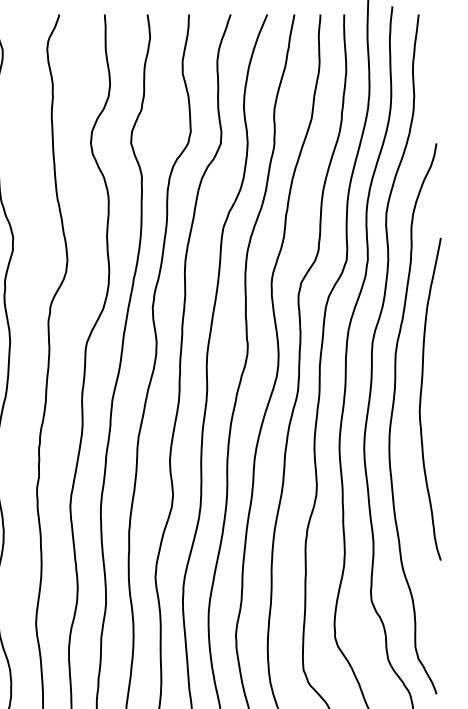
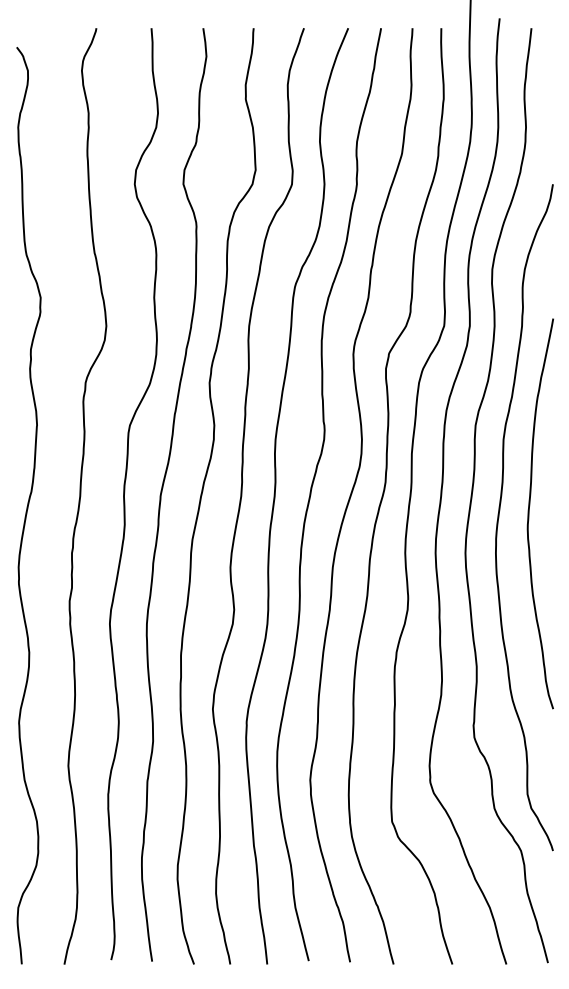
curve: (421, 398) -> (529, 513), moved

